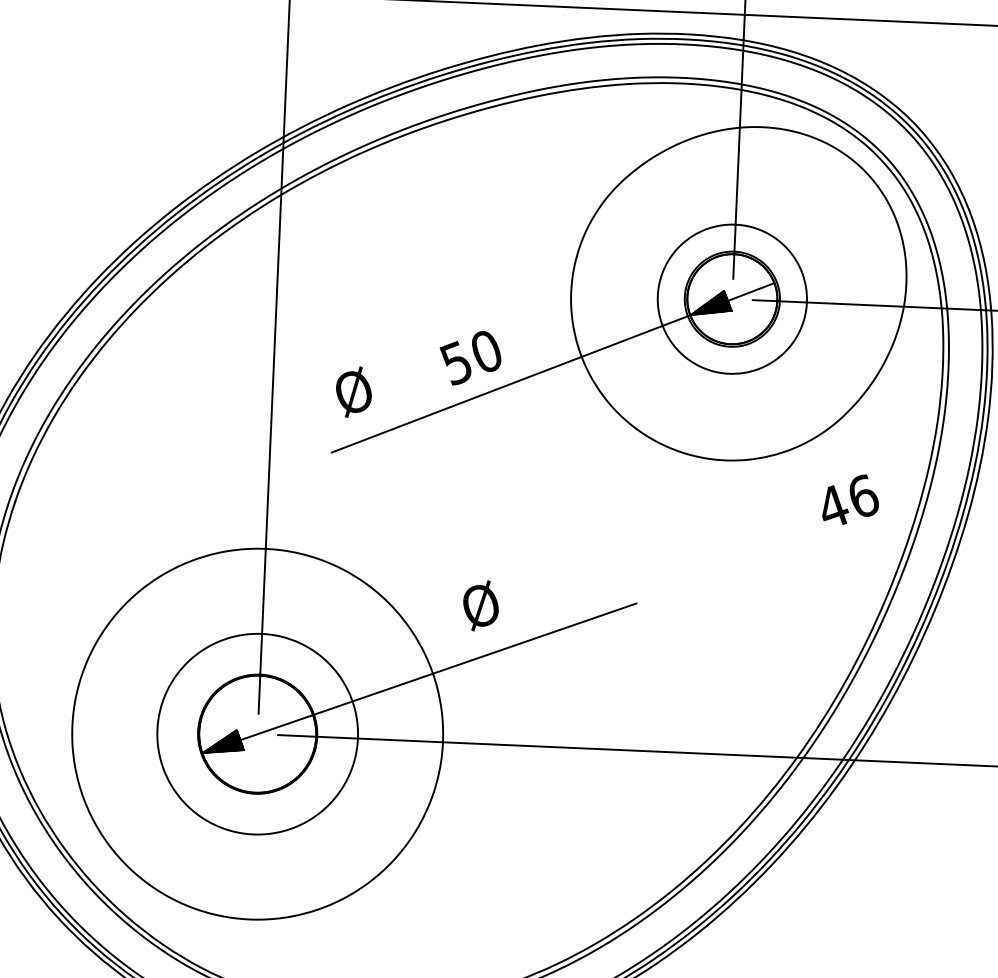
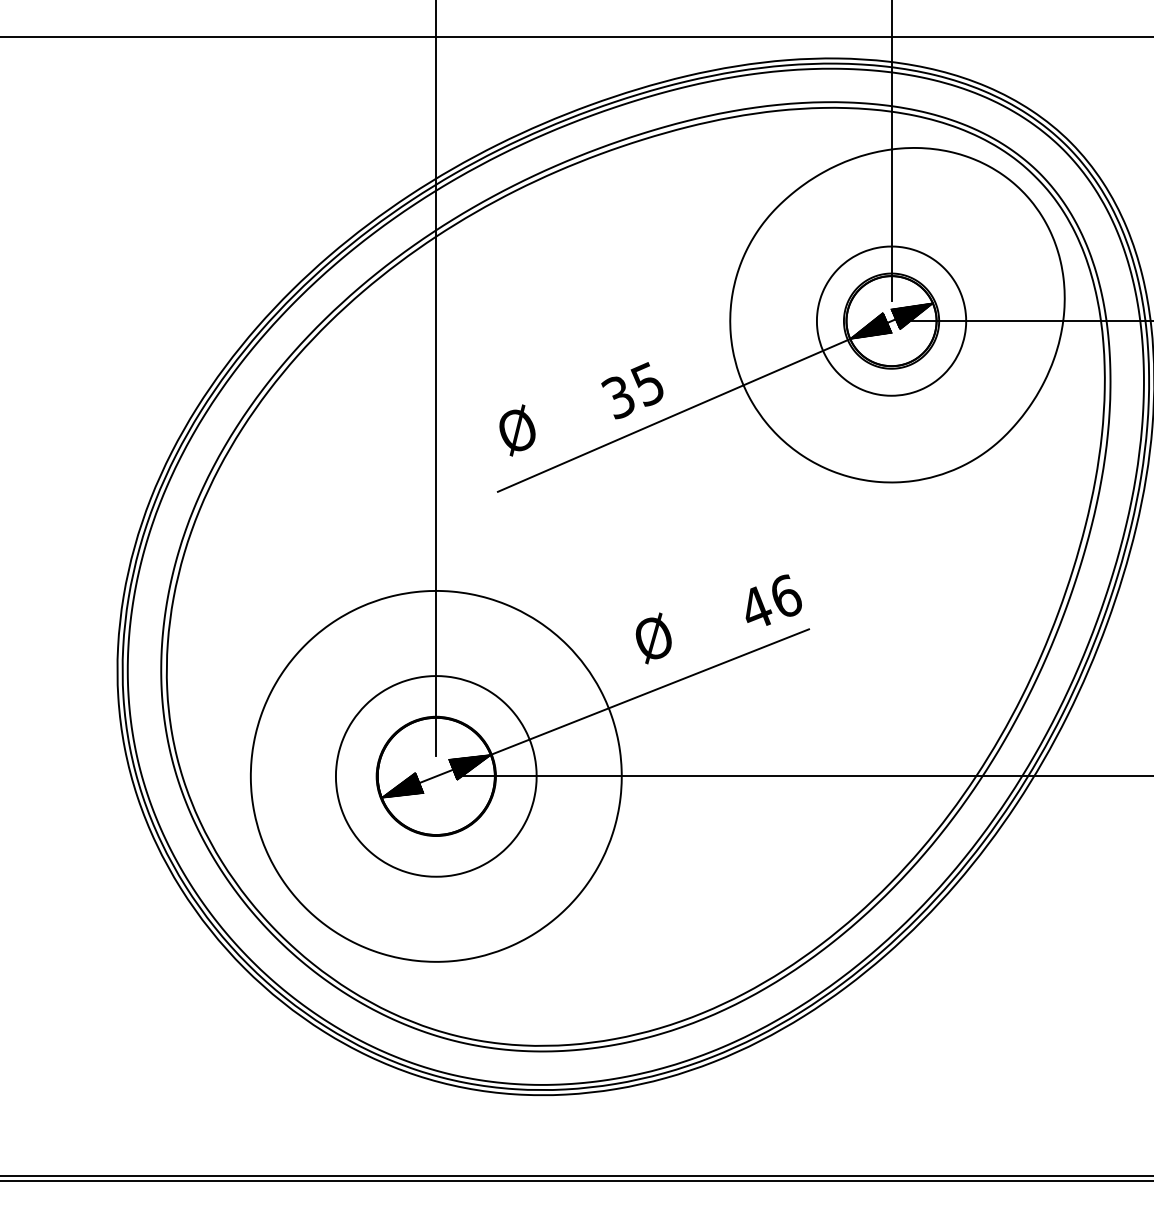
hatch: (752, 295) -> (911, 316), added
text: (470, 357) -> (632, 390), 50 -> 35
text: (850, 498) -> (773, 599), moved
hatch: (291, 725) -> (469, 766), added

